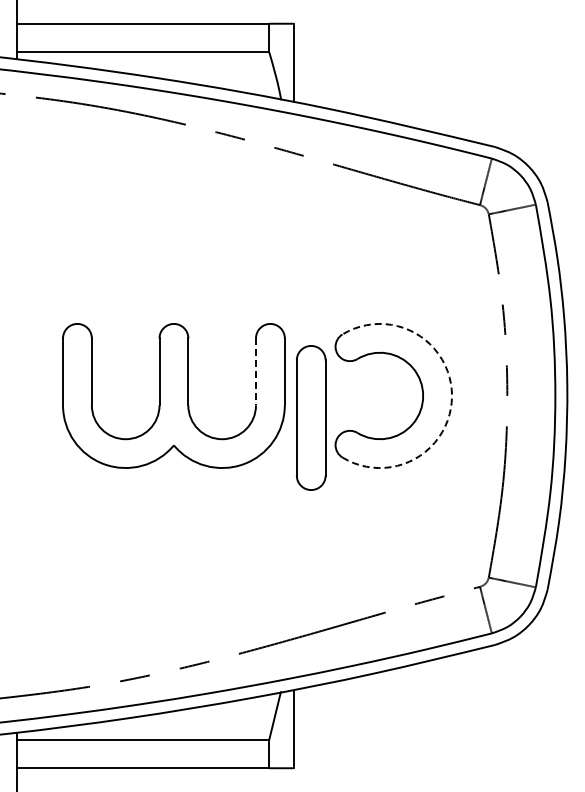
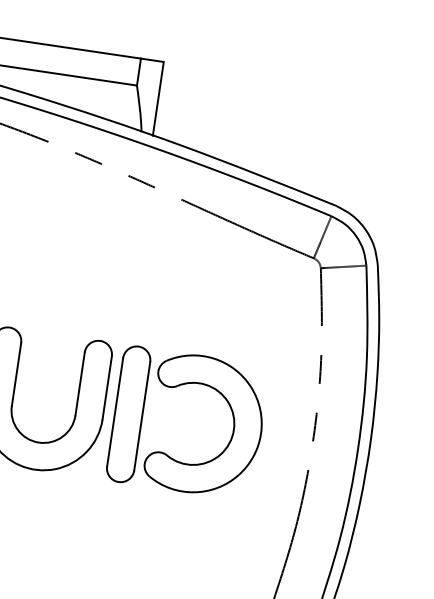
line: (256, 371) -> (80, 383), dashed -> solid
arc: (452, 396) -> (261, 434), dashed -> solid
part: (311, 417) -> (129, 413), moved

